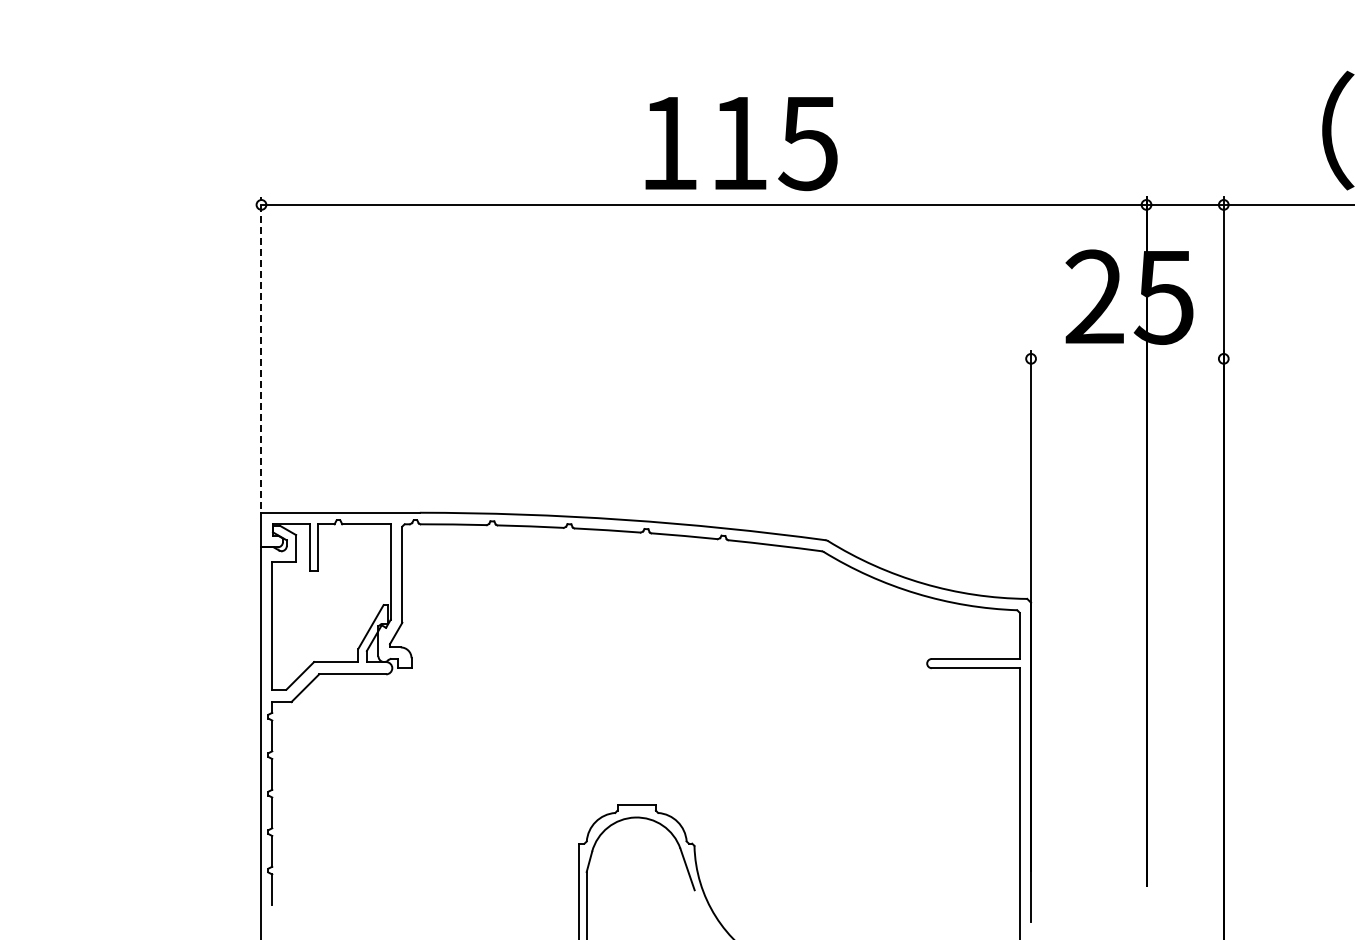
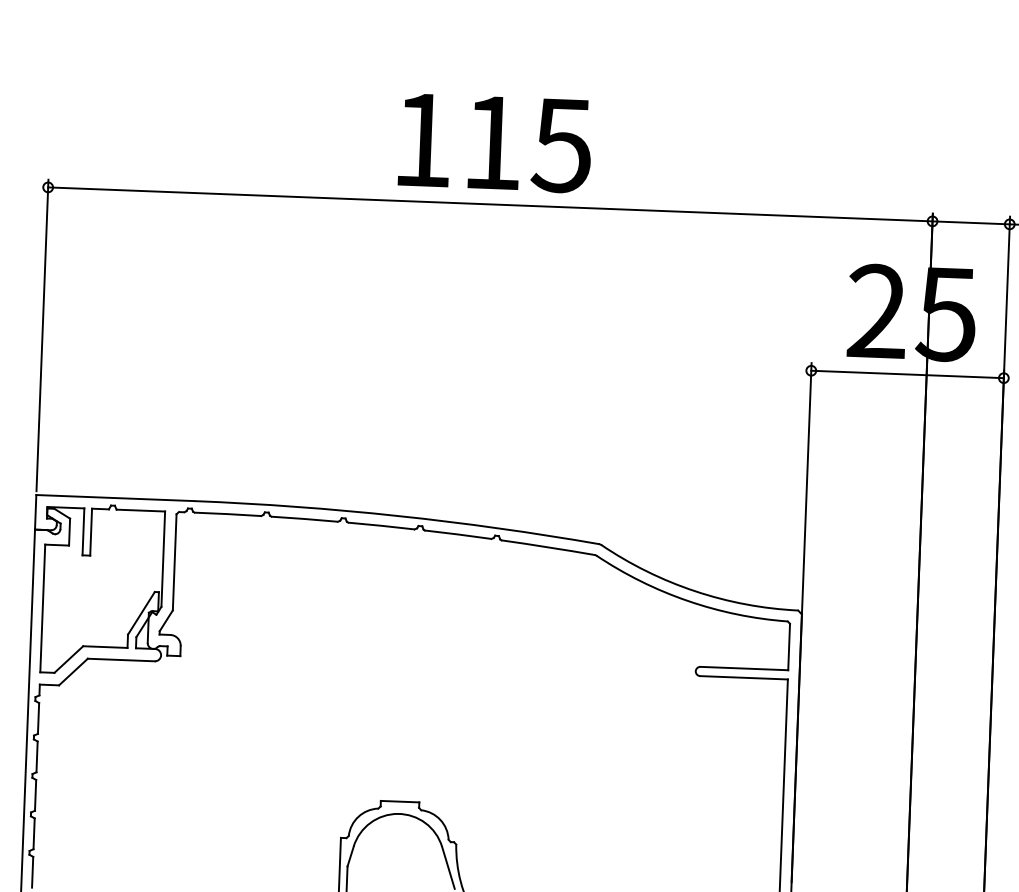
text: (741, 144) -> (495, 144), moved
line: (261, 353) -> (42, 335), dashed -> solid
line: (1127, 358) -> (907, 374), added

